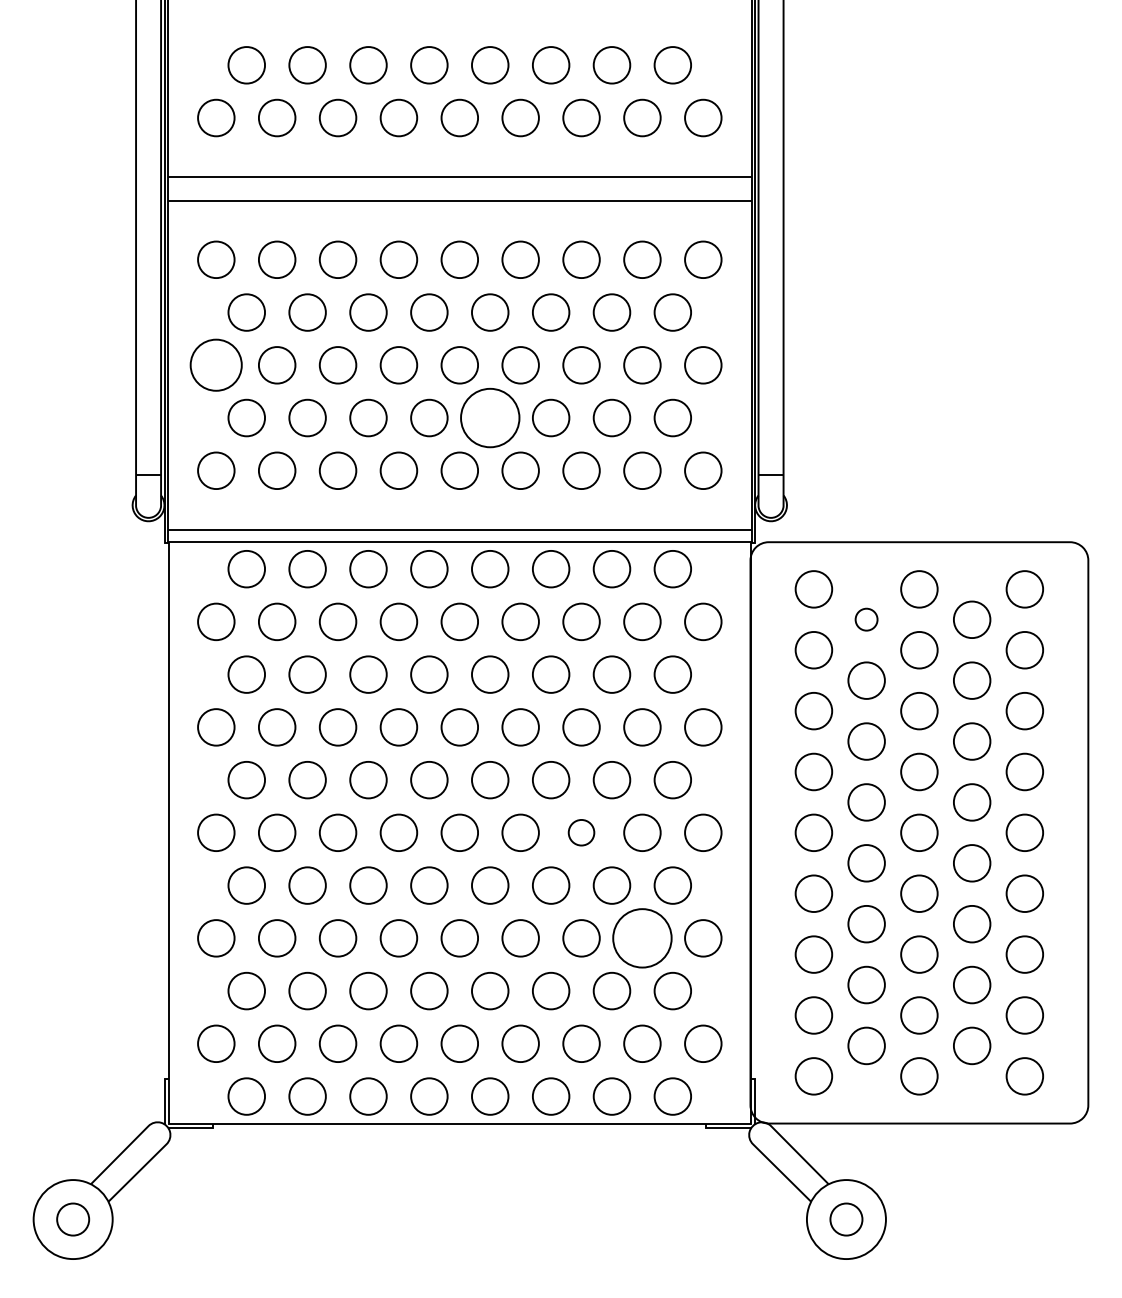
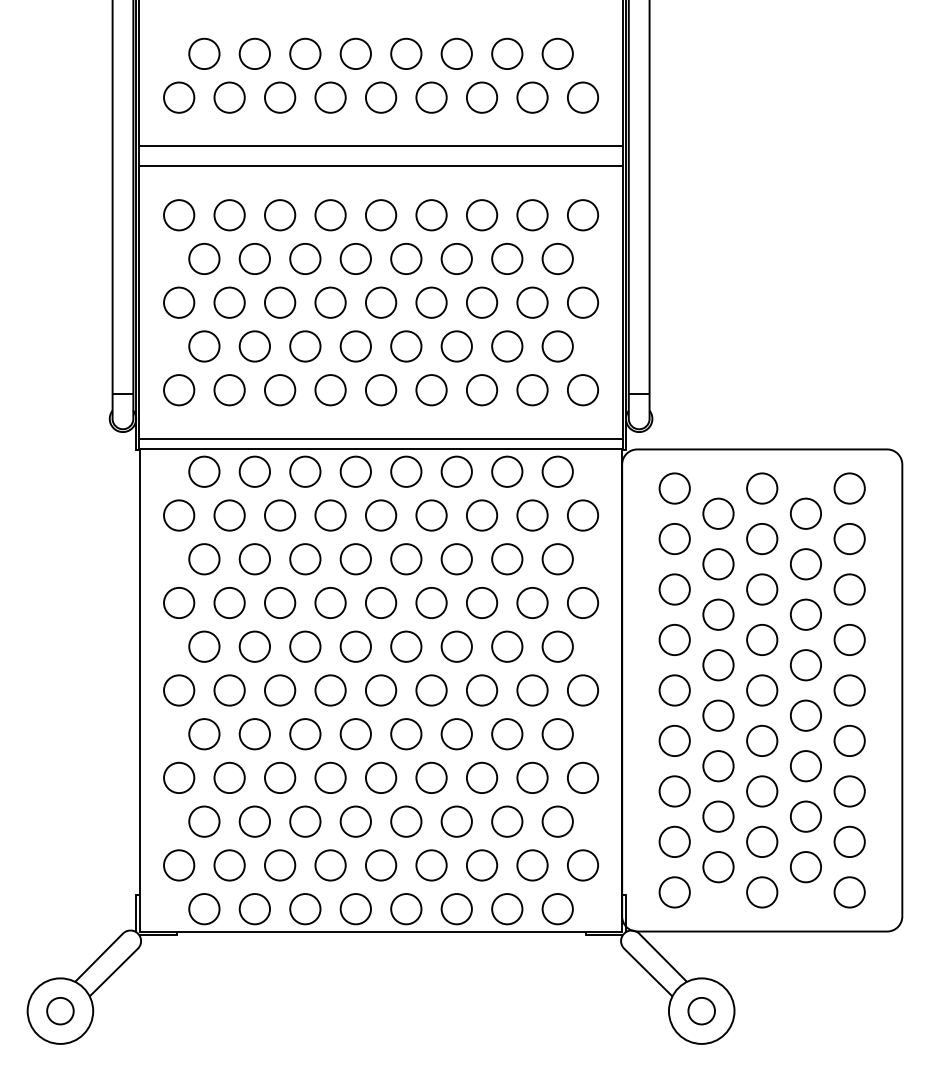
circle: (216, 365) -> (179, 302), size x0.71
circle: (489, 417) -> (405, 346), size x0.62
circle: (866, 619) -> (718, 513), size x1.67
circle: (581, 832) -> (482, 690), size x1.43
circle: (642, 938) -> (532, 778), size x0.62

